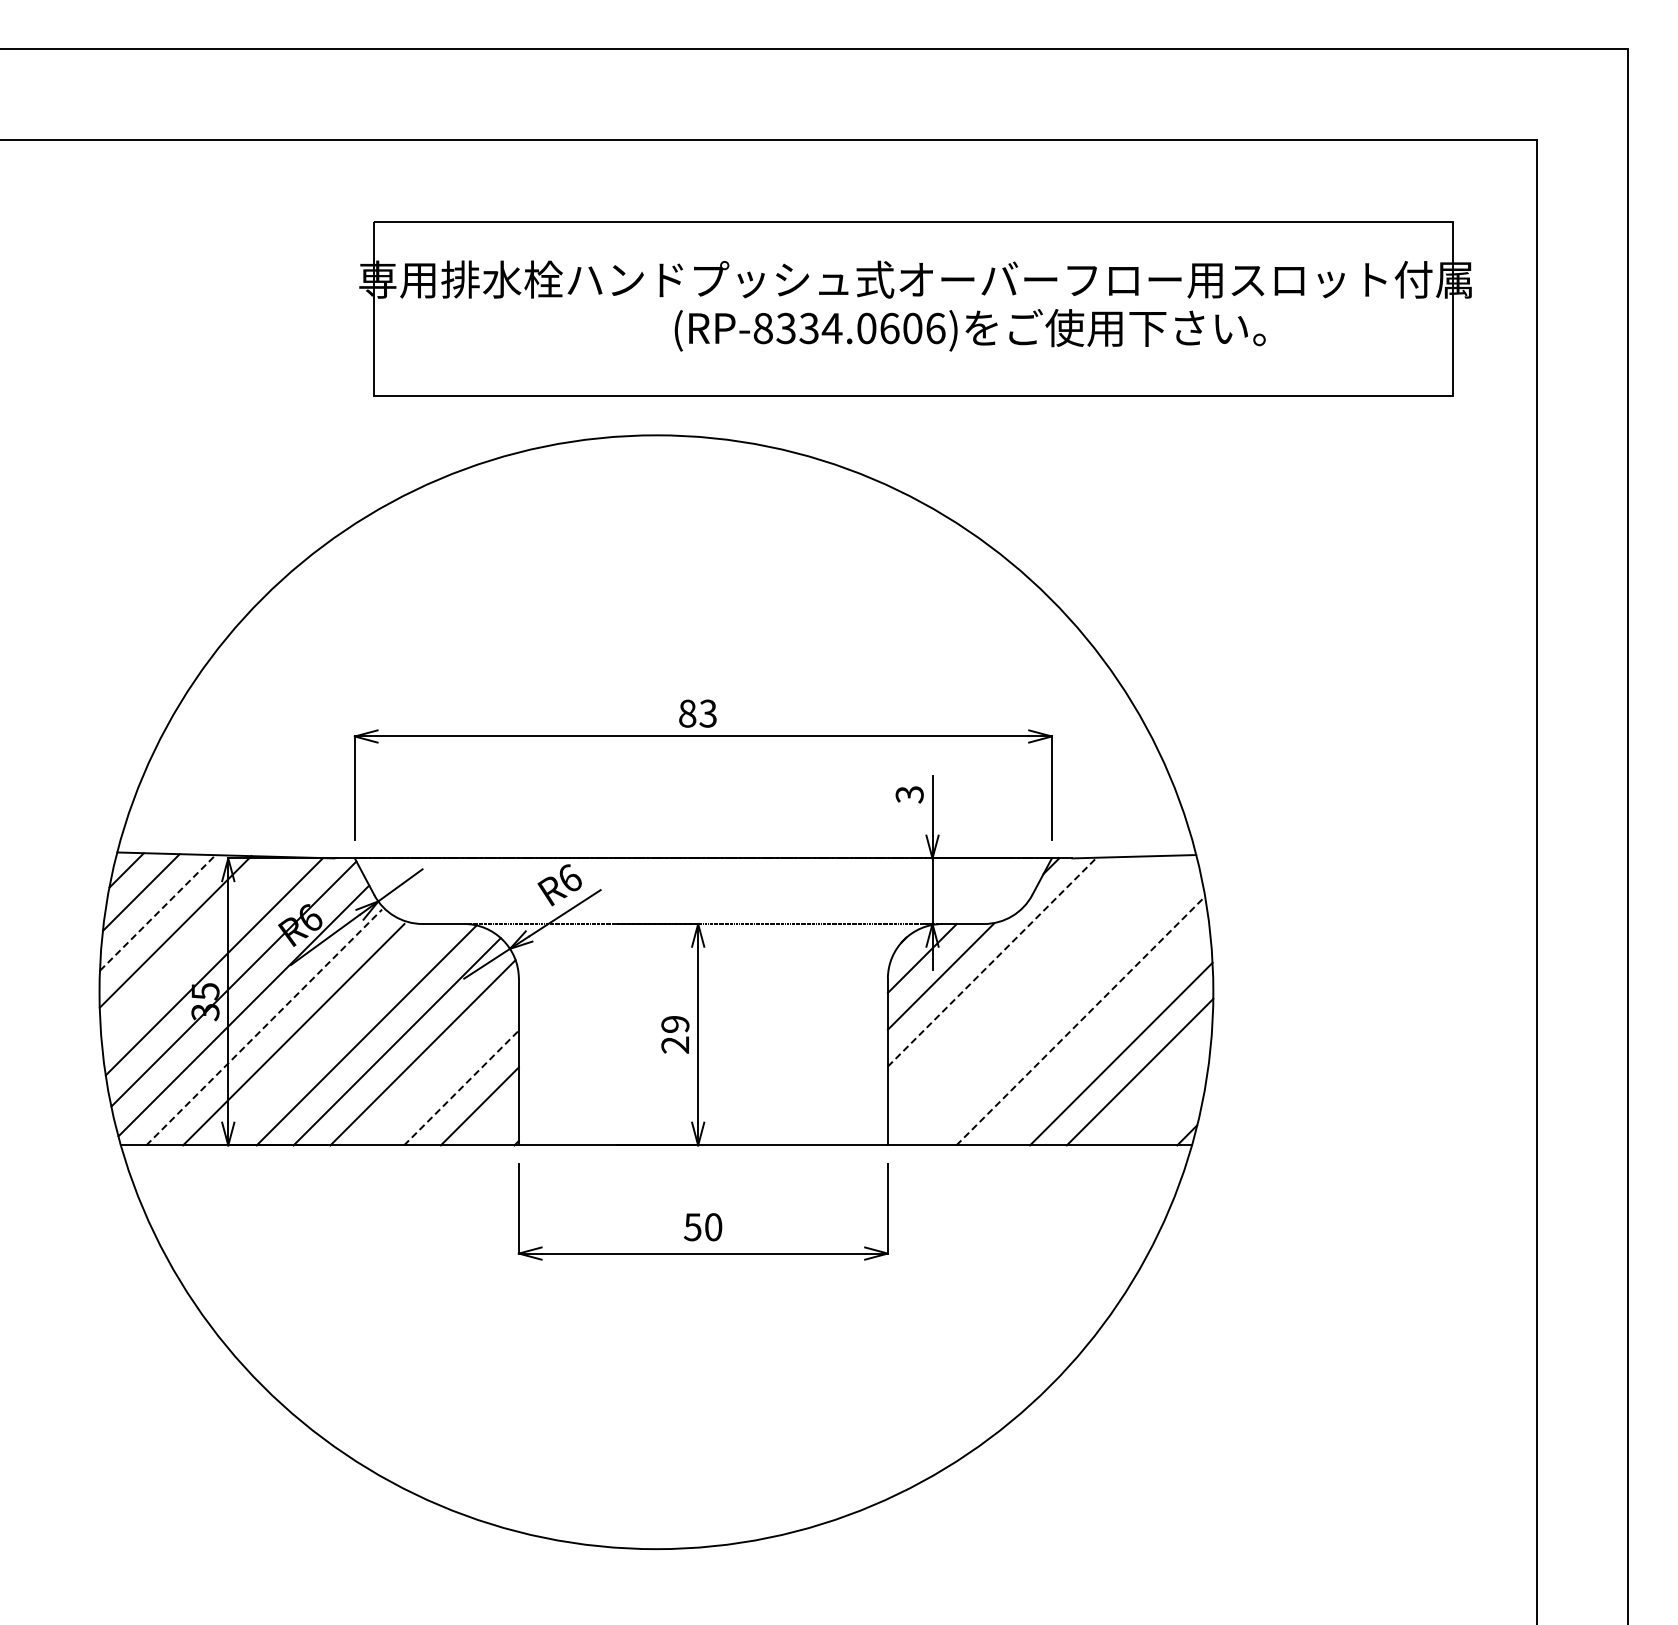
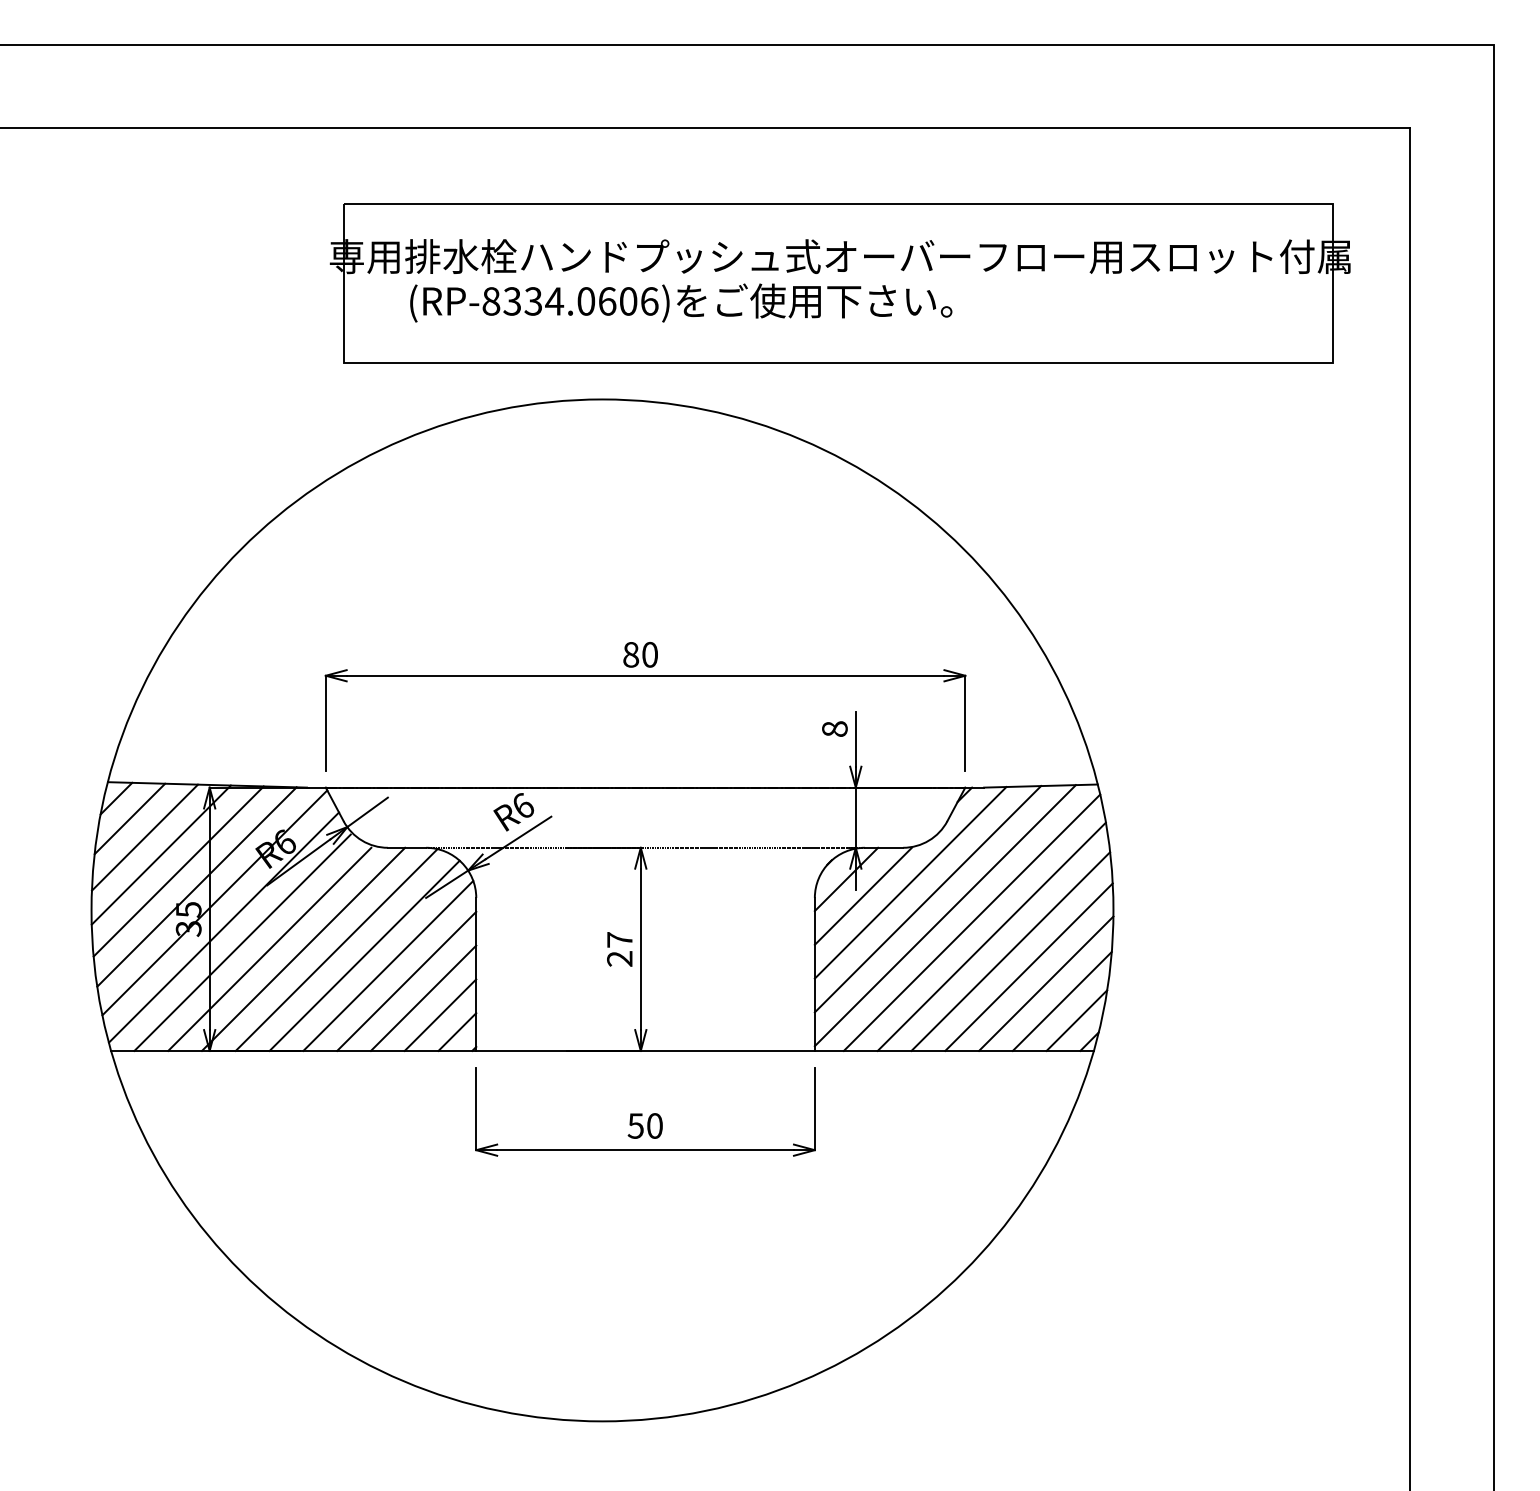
text: (969, 330) -> (680, 303), moved
text: (707, 713) -> (649, 654), 83 -> 80
text: (909, 794) -> (834, 728), 3 -> 8
line: (157, 912) -> (144, 837), dashed -> solid
line: (194, 949) -> (178, 871), added
line: (992, 962) -> (910, 883), dashed -> solid
line: (1010, 979) -> (927, 898), added
line: (1029, 997) -> (944, 915), added
line: (1058, 1005) -> (971, 922), added
line: (1080, 1021) -> (991, 937), dashed -> solid
text: (675, 1023) -> (619, 939), 29 -> 27
line: (264, 1027) -> (242, 942), dashed -> solid
line: (330, 1034) -> (303, 949), added
line: (1101, 1036) -> (1010, 951), added
line: (442, 1069) -> (406, 981), added
line: (461, 1087) -> (423, 997), dashed -> solid
line: (1157, 1091) -> (1062, 1001), added
line: (1173, 1112) -> (1076, 1020), added
line: (497, 1124) -> (456, 1031), added

